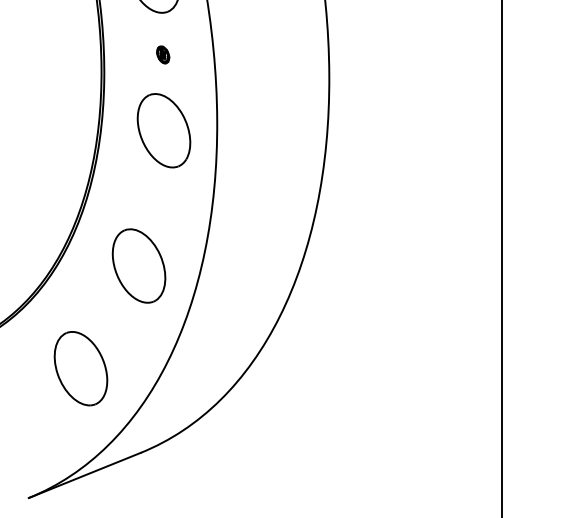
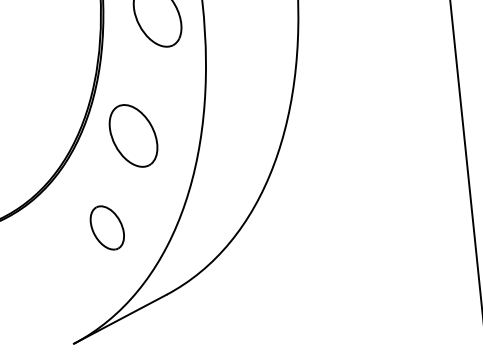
part: (138, 265) -> (133, 135), moved
part: (80, 368) -> (106, 227), size x0.7

